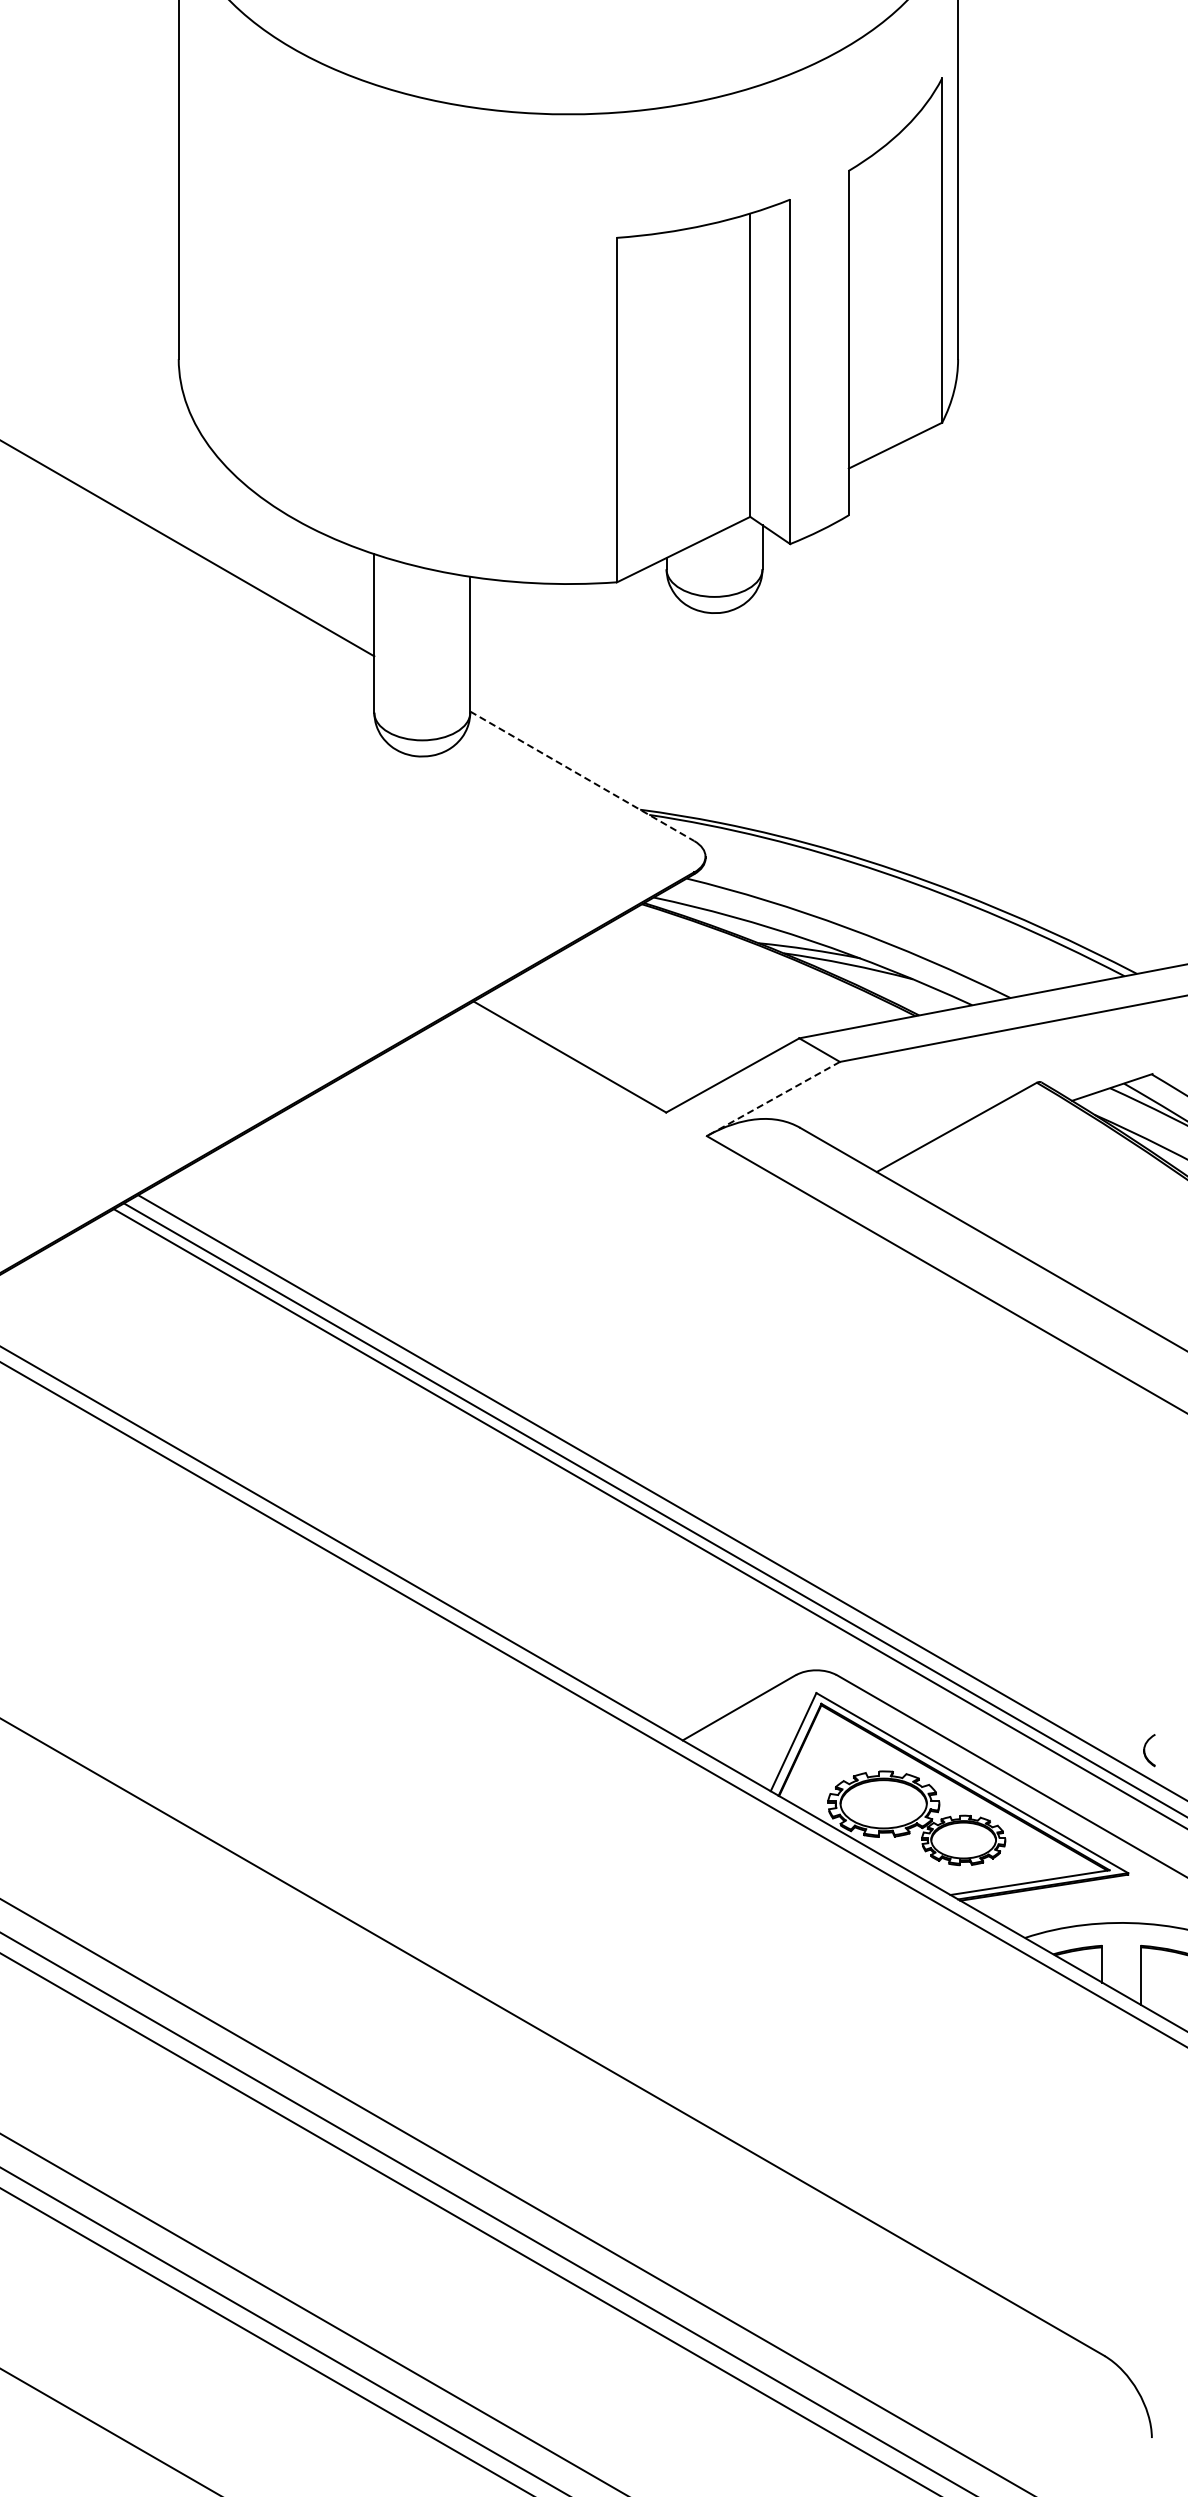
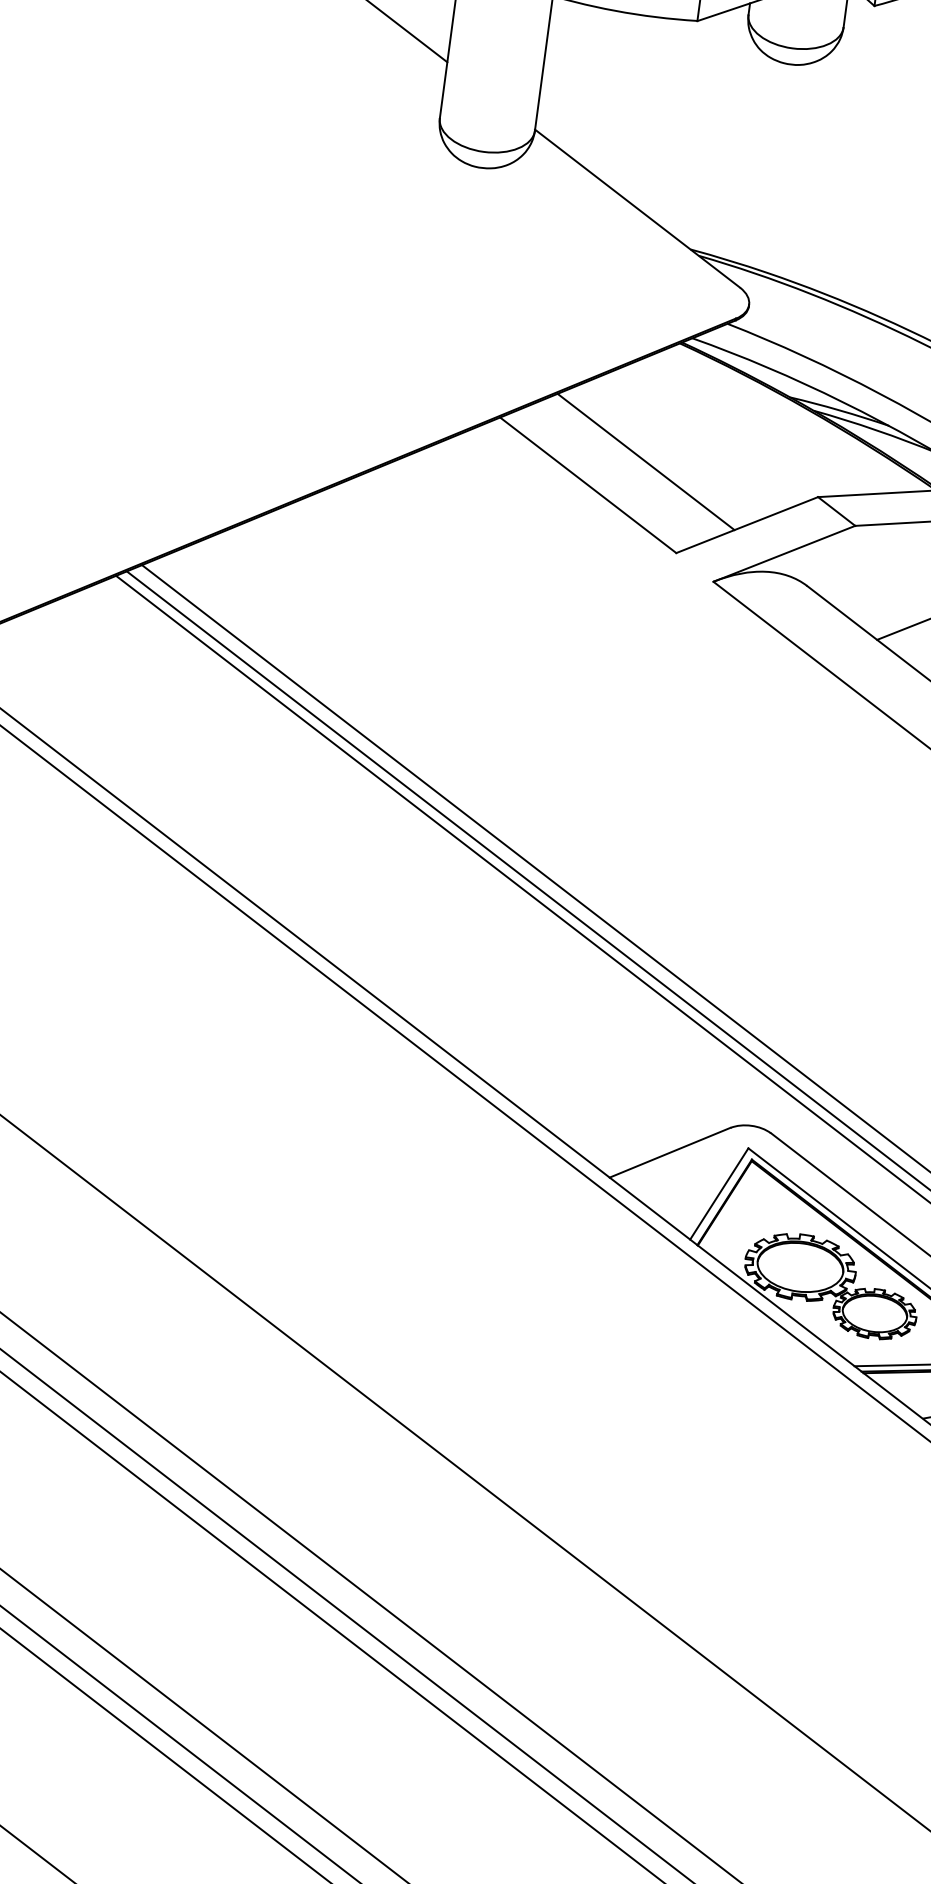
line: (582, 776) -> (637, 208), dashed -> solid
line: (623, 1026) -> (645, 462), added
line: (773, 1099) -> (784, 554), dashed -> solid

